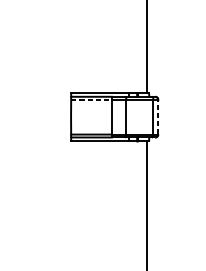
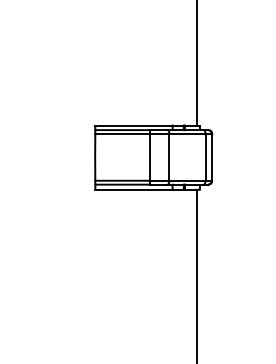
line: (92, 100) -> (123, 134), dashed -> solid
line: (158, 116) -> (212, 156), dashed -> solid

